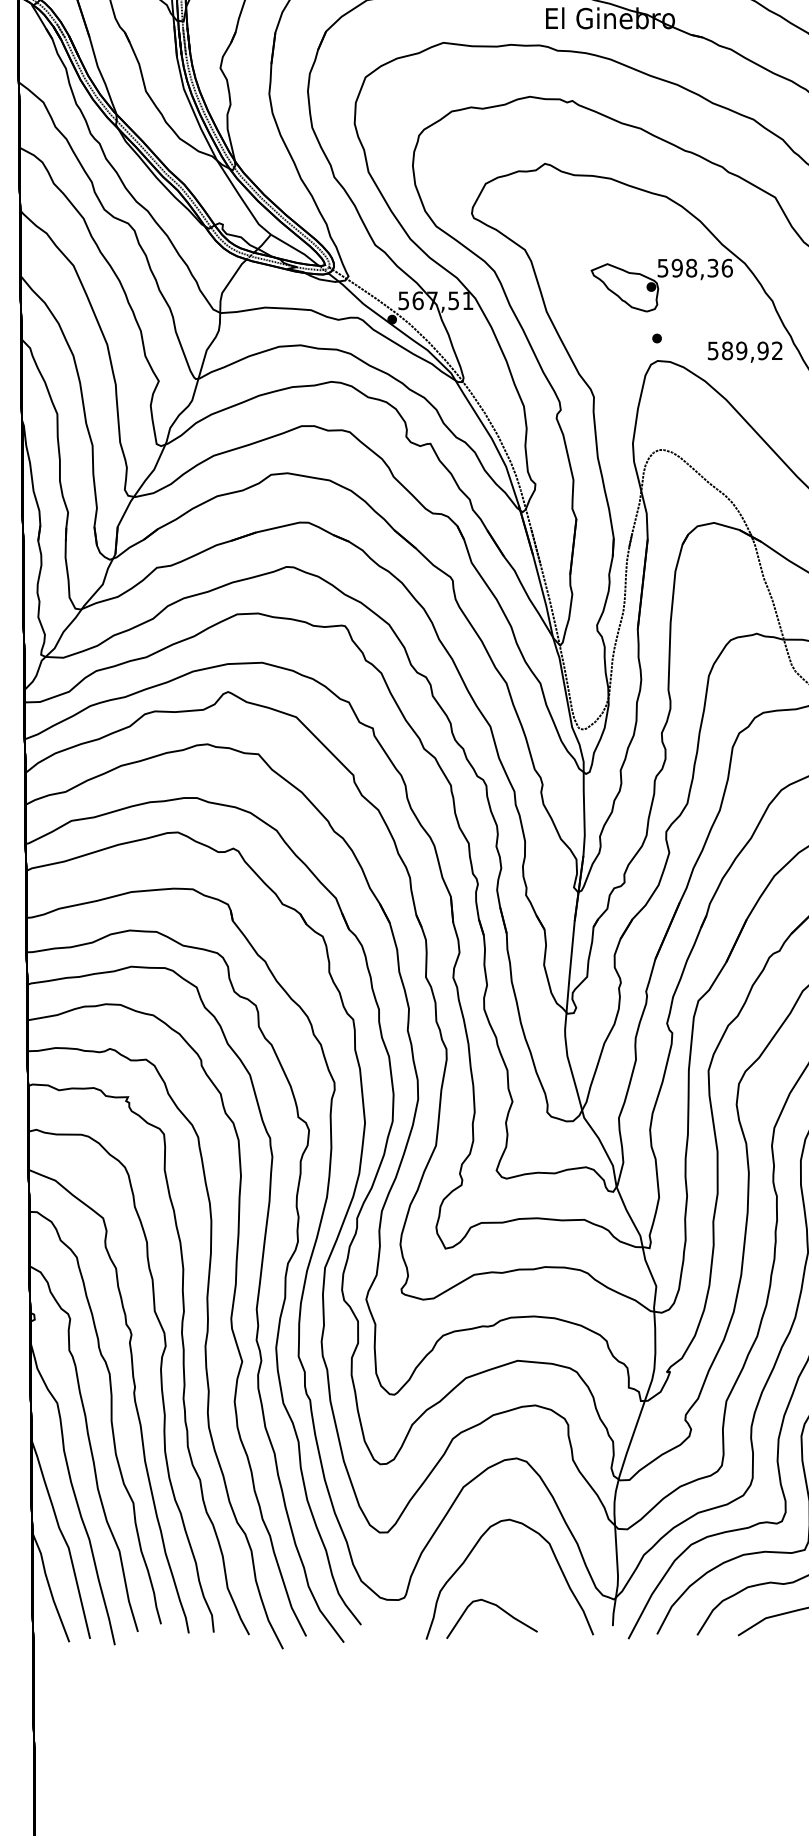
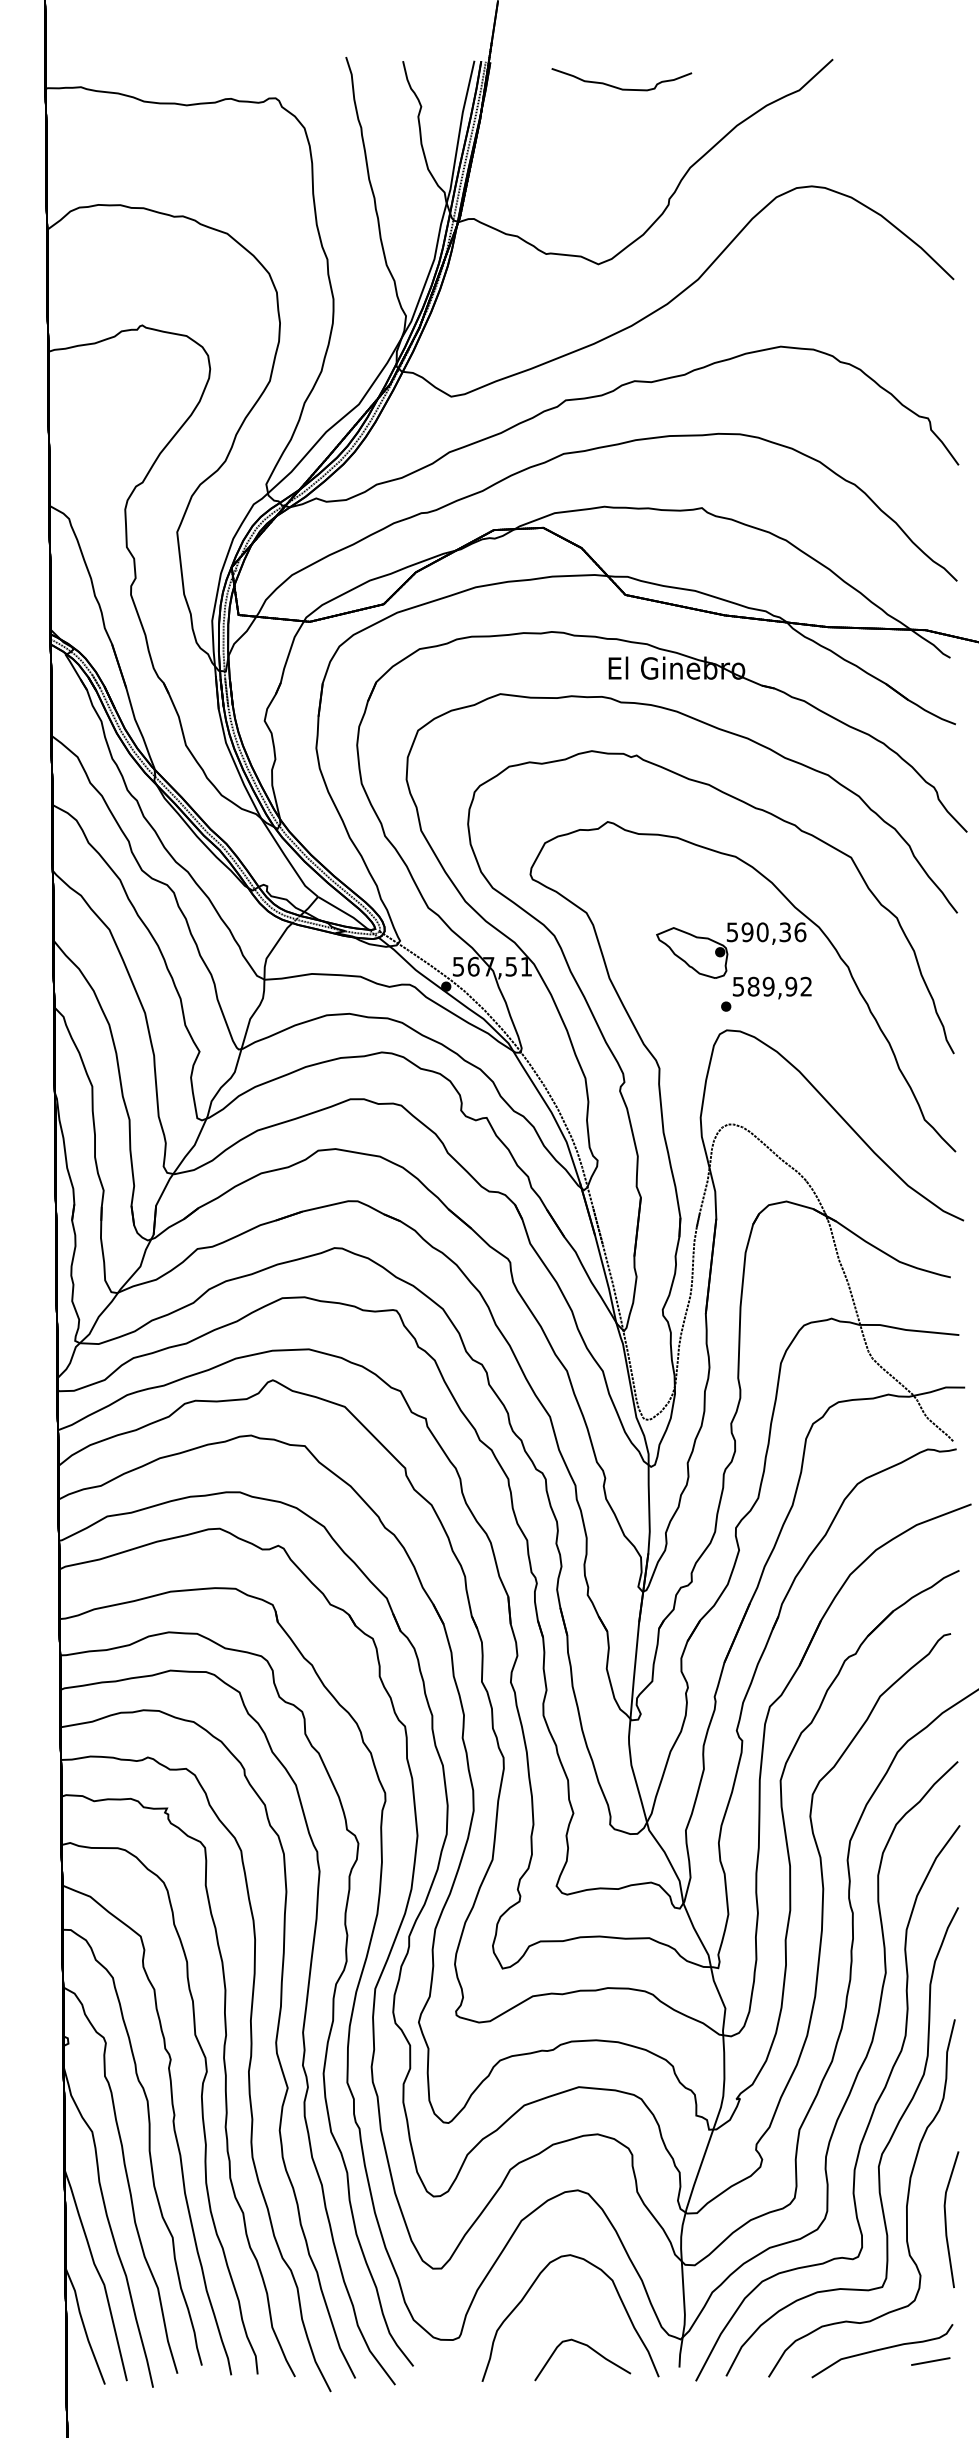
text: (691, 267) -> (762, 931), 598,36 -> 590,36
text: (745, 351) -> (772, 987), moved
curve: (498, 1608) -> (589, 2348), moved

